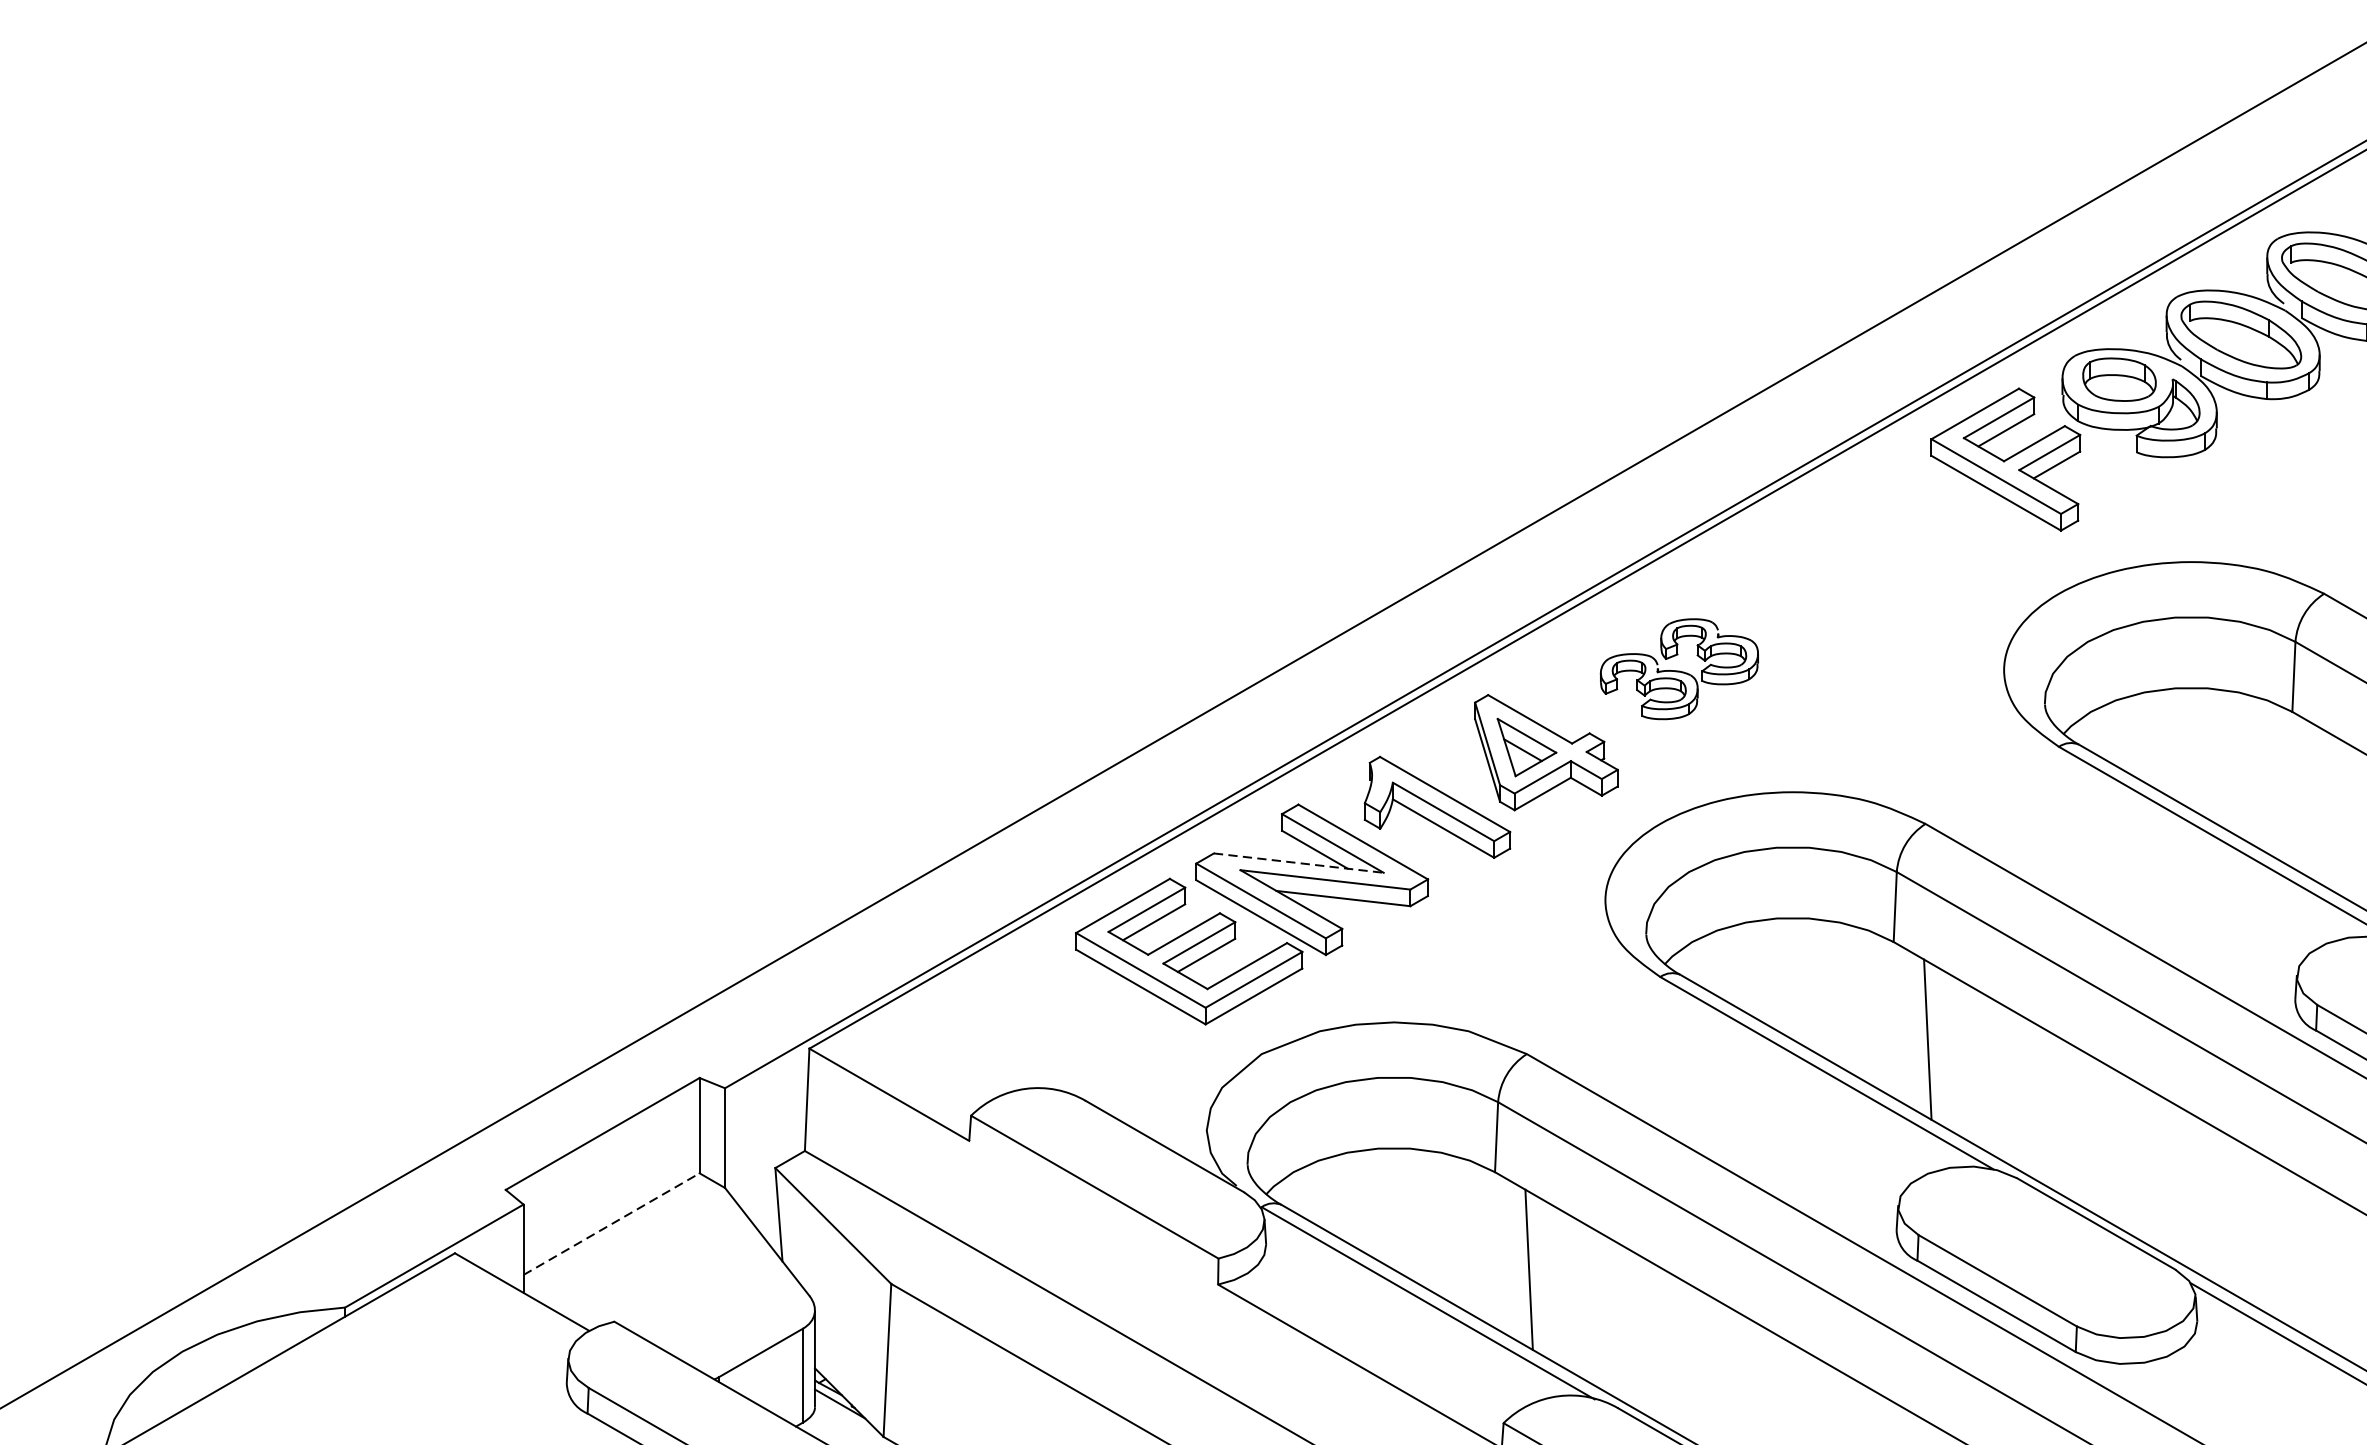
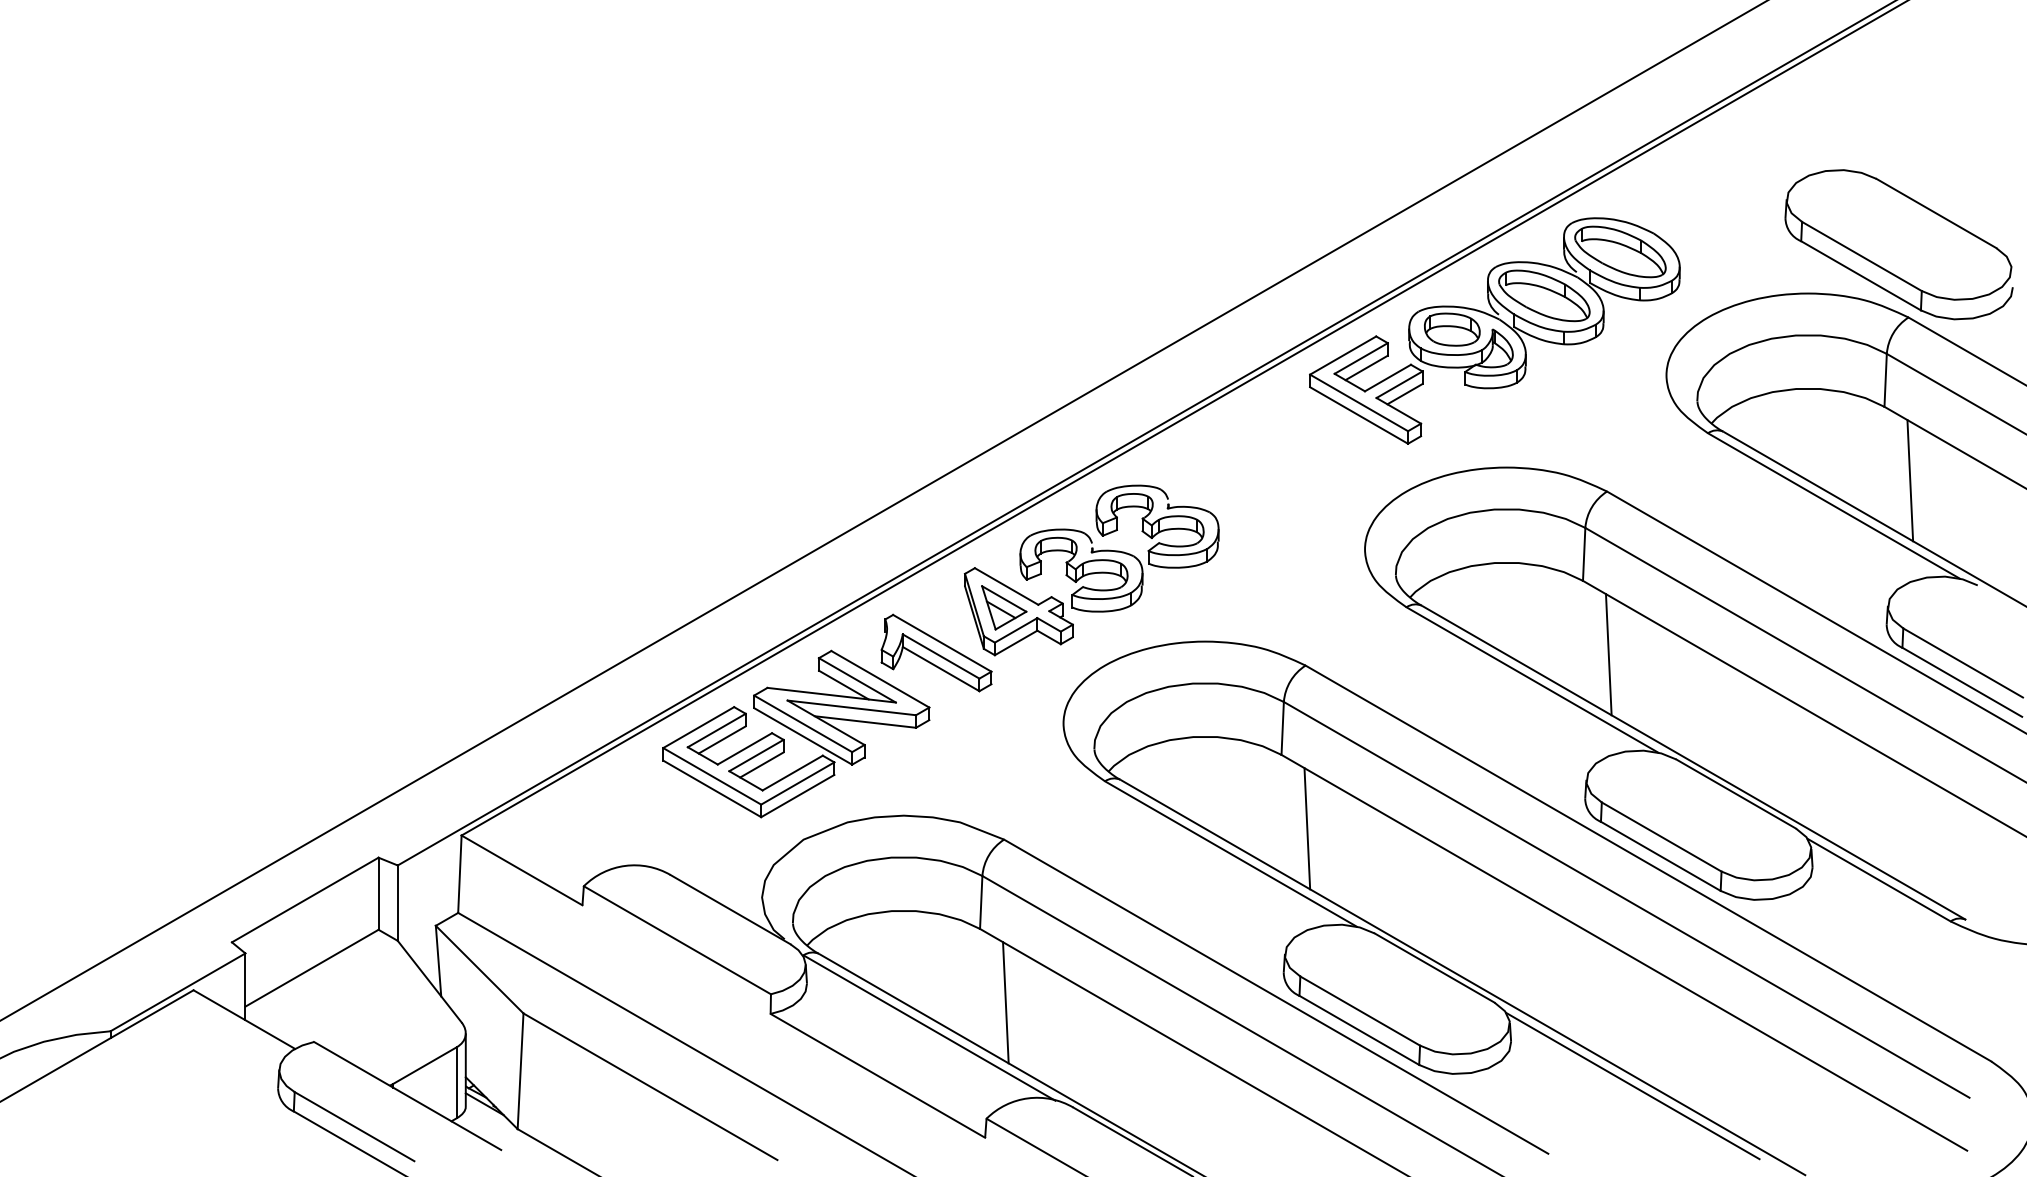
part: (1679, 669) -> (1119, 548), size x1.67
line: (2326, 809) -> (1608, 654), added
line: (1298, 863) -> (831, 695), dashed -> solid
line: (612, 1224) -> (312, 968), dashed -> solid

